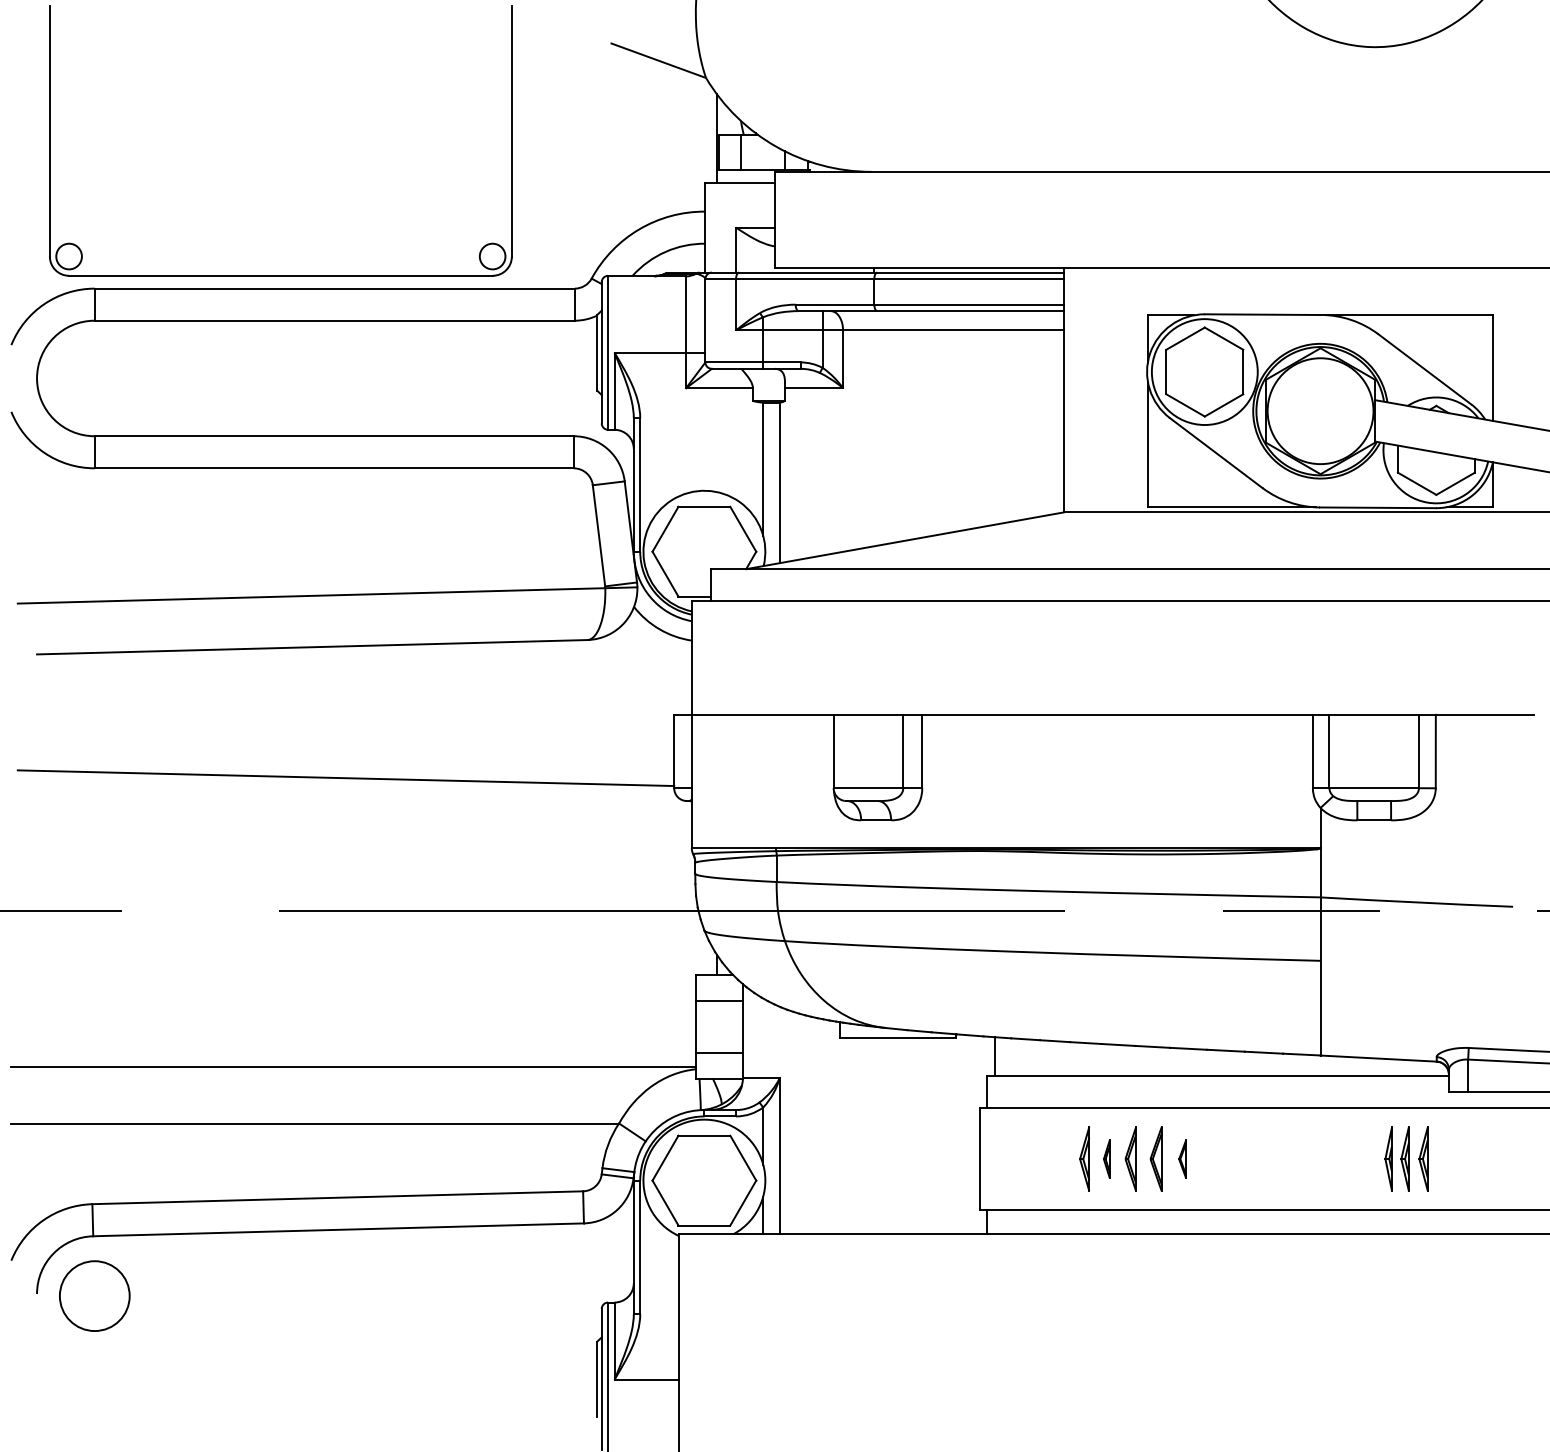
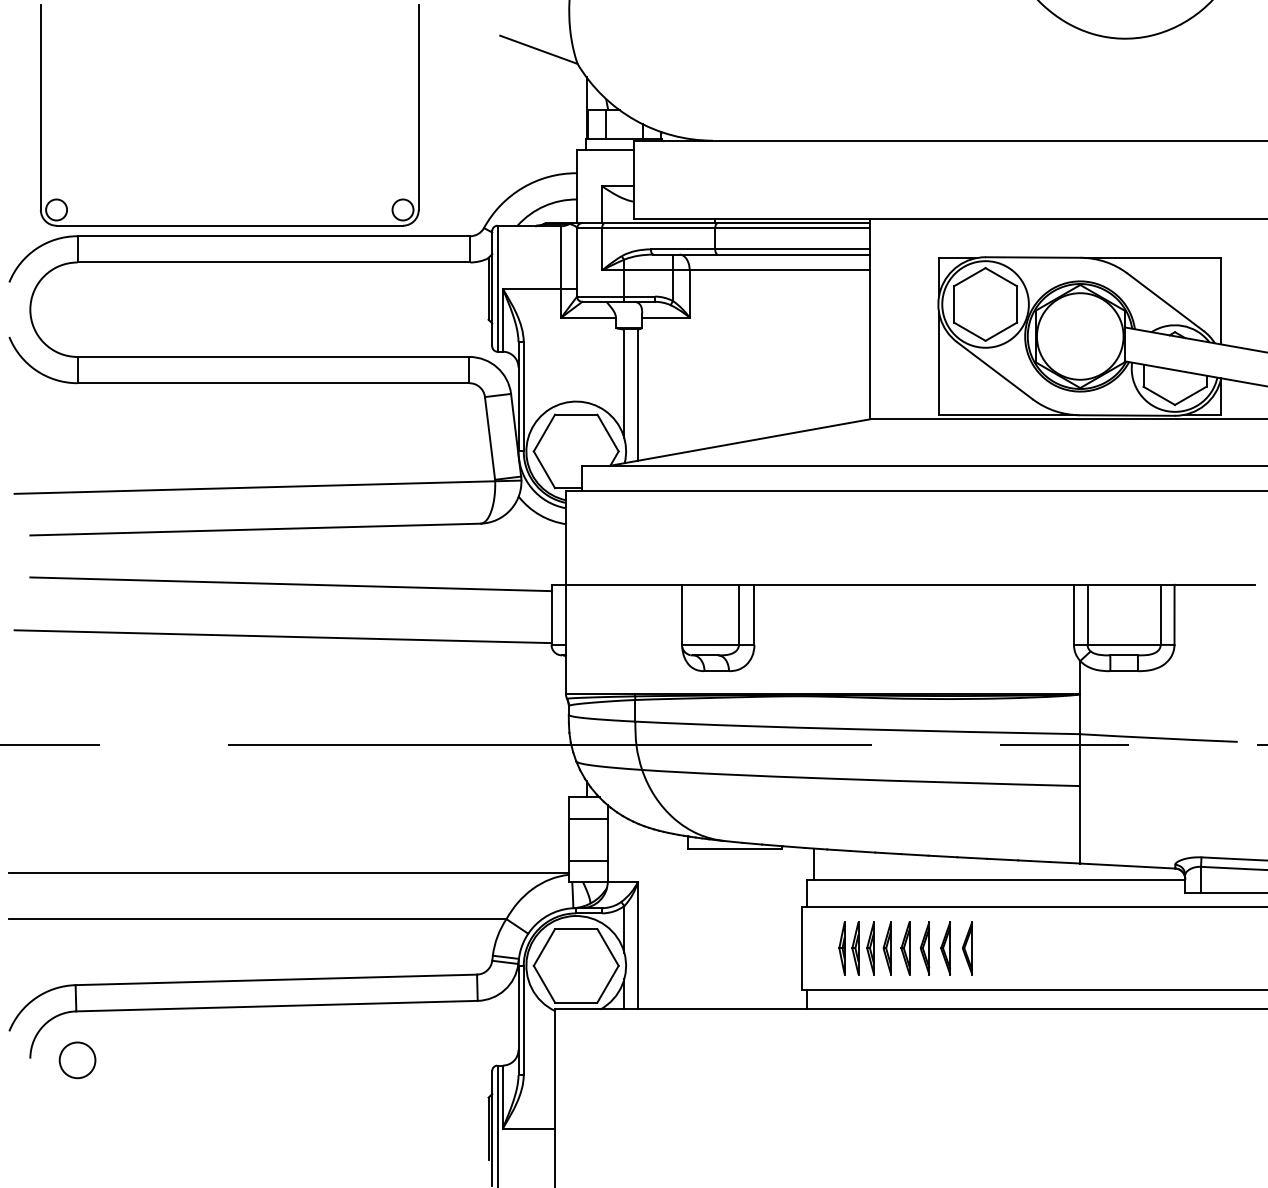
line: (355, 714) -> (290, 584), added
part: (1106, 1159) -> (905, 948), size x1.67
part: (1182, 1159) -> (967, 948), size x1.67
part: (1406, 1159) -> (856, 948), moved
circle: (94, 1296) -> (77, 1060), size x0.62

